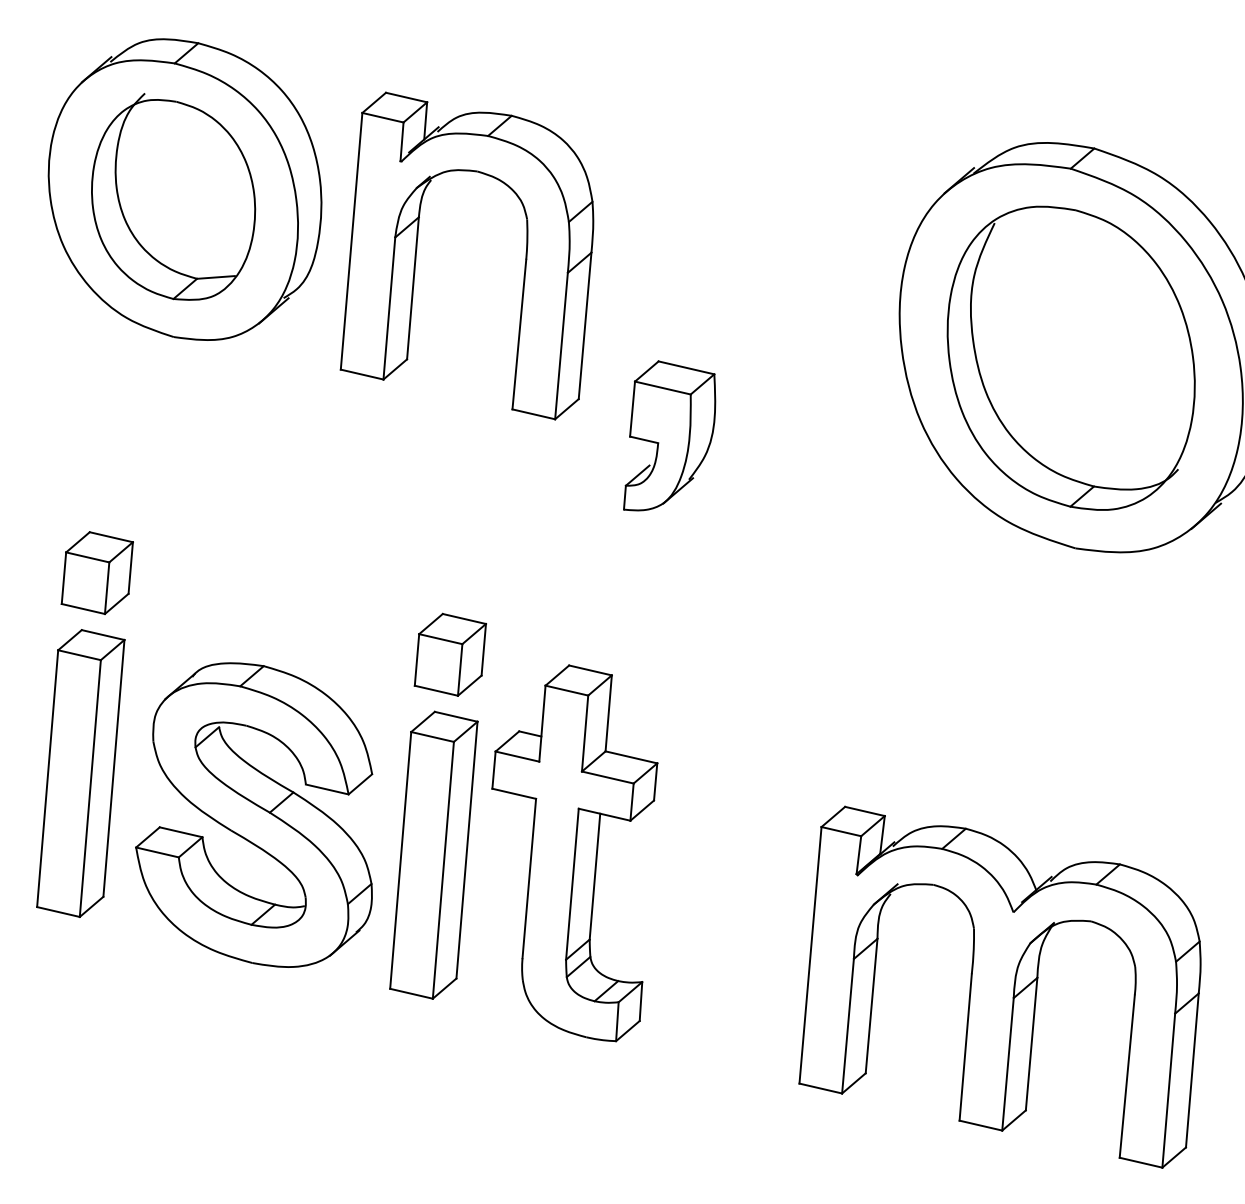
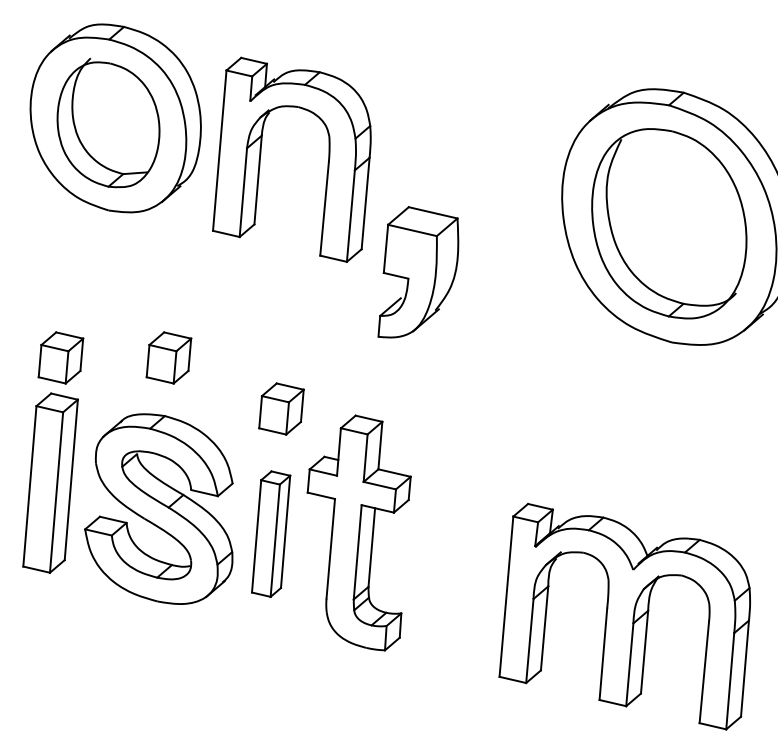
part: (669, 434) -> (418, 271), size x1.4
part: (269, 572) -> (168, 357), added
part: (432, 854) -> (270, 533), size x0.7

